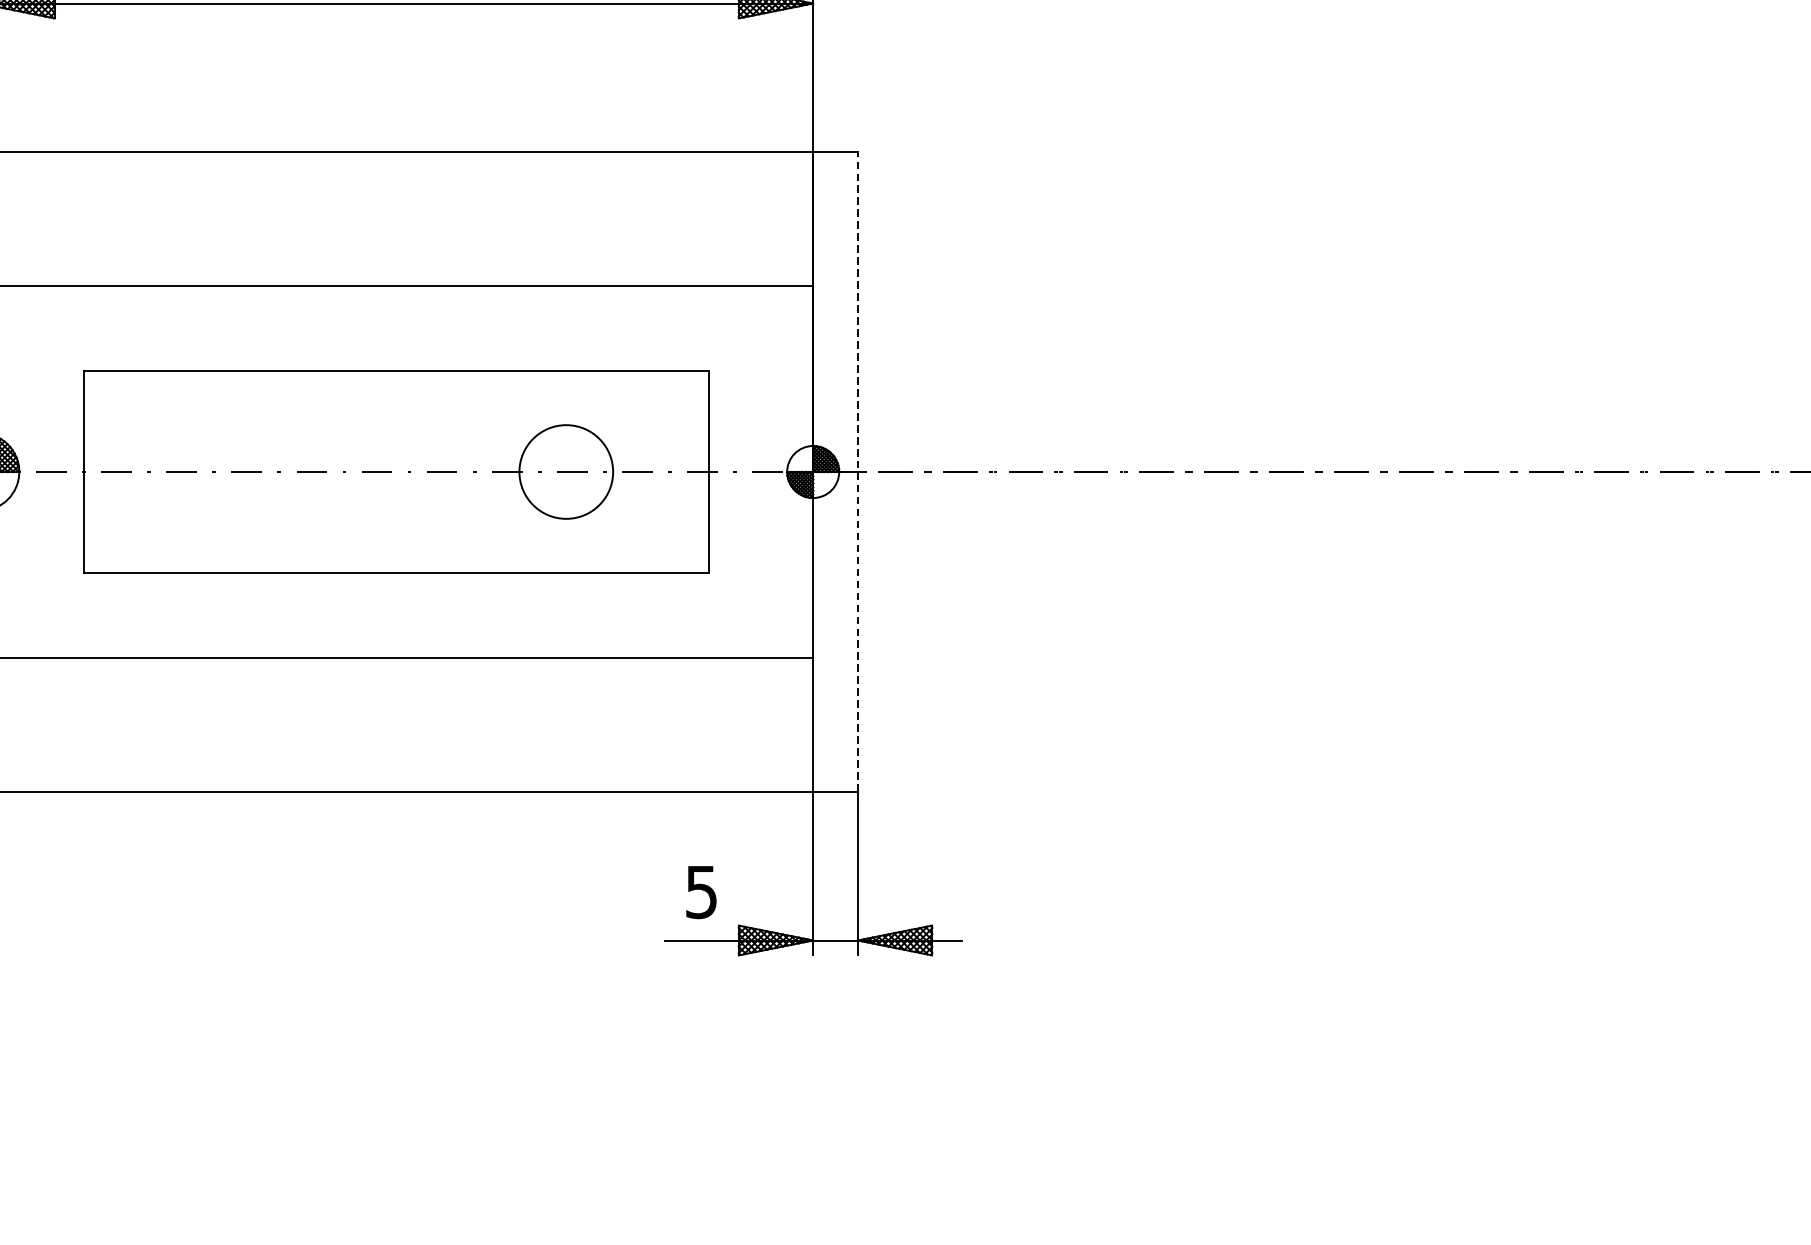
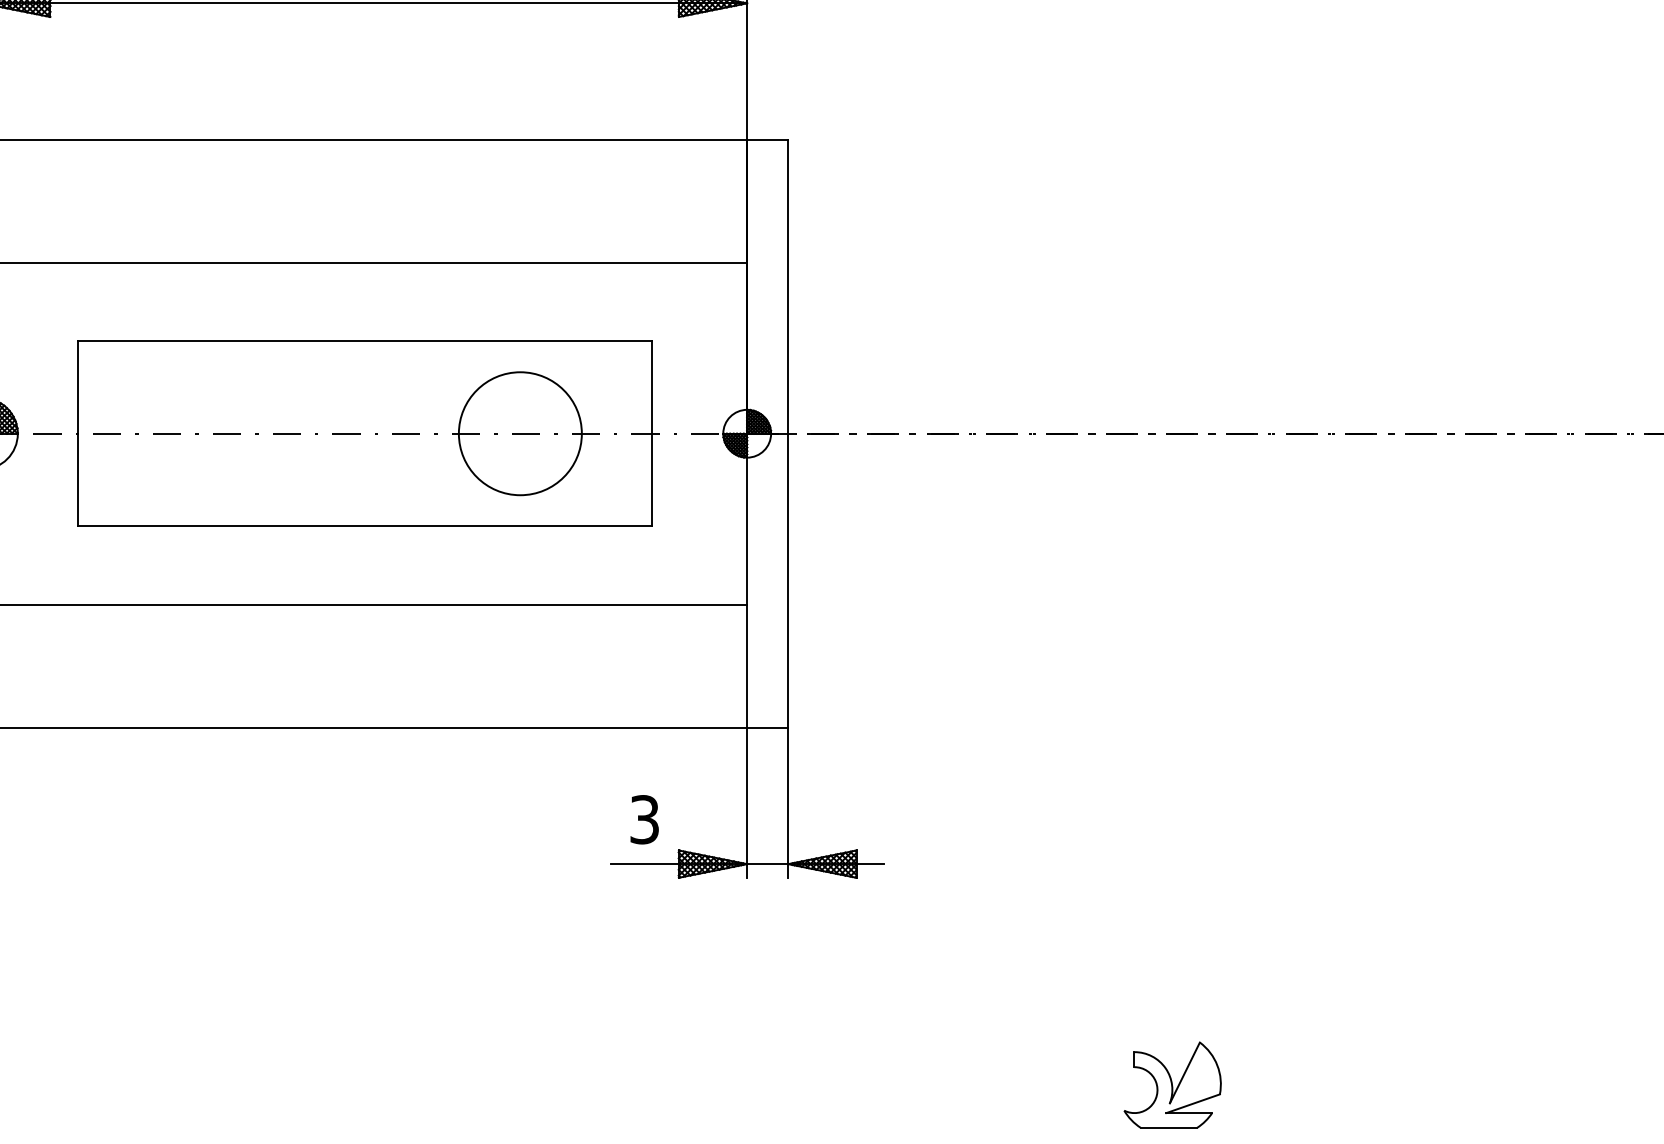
circle: (565, 471) -> (519, 433), size x1.43
line: (858, 471) -> (788, 433), dashed -> solid
text: (701, 891) -> (644, 819), 5 -> 3
part: (1276, 1180) -> (1172, 1084), added

